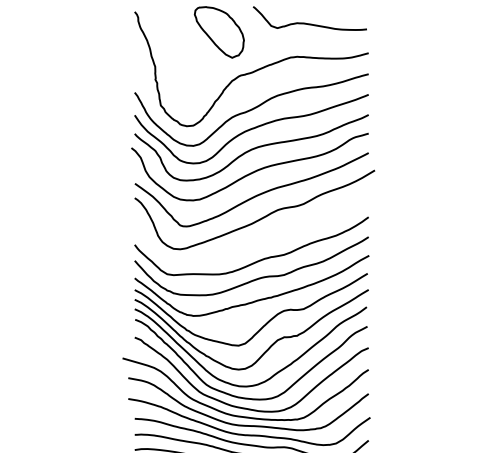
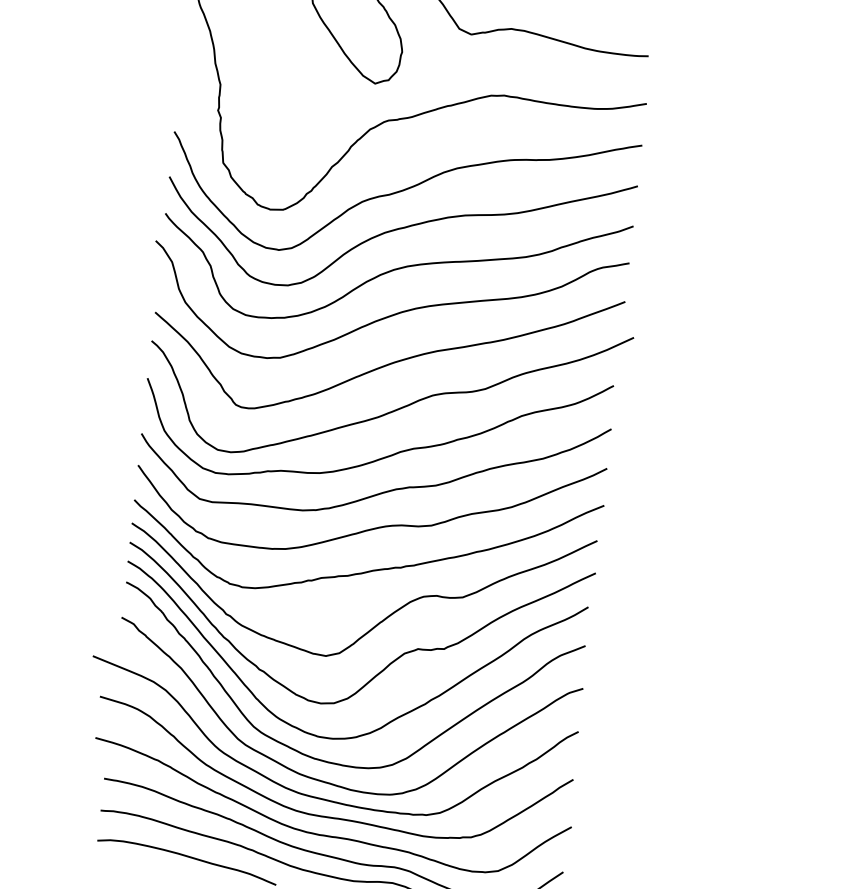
curve: (257, 242) -> (385, 455), added

